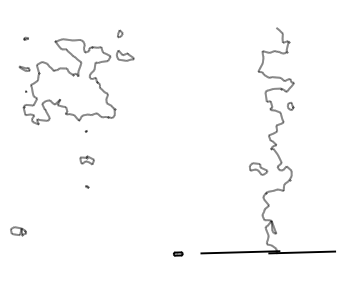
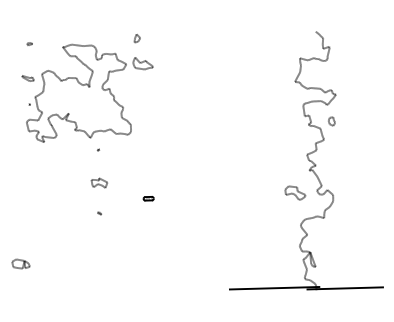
part: (178, 253) -> (148, 198), moved

